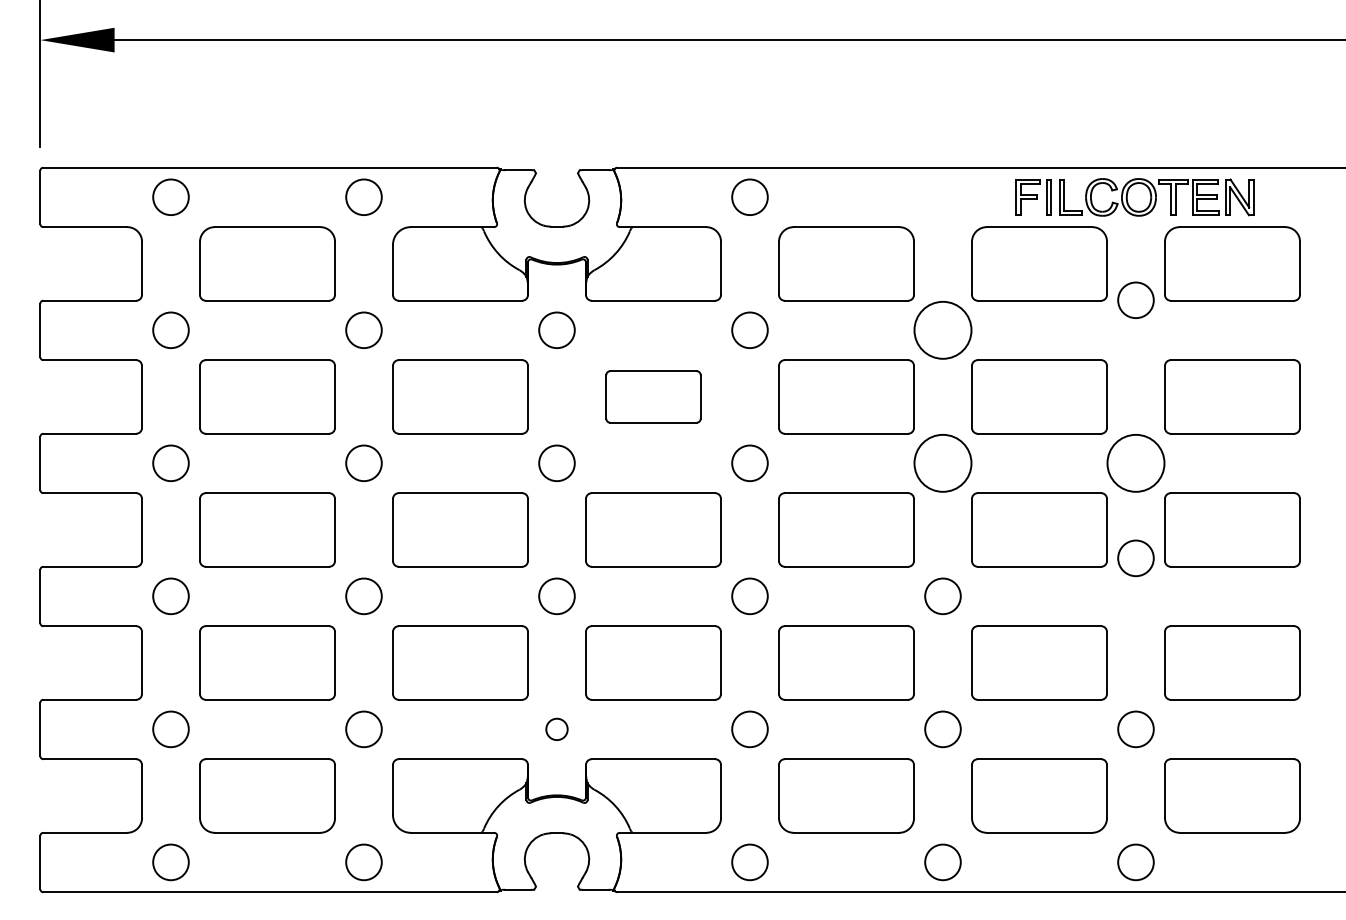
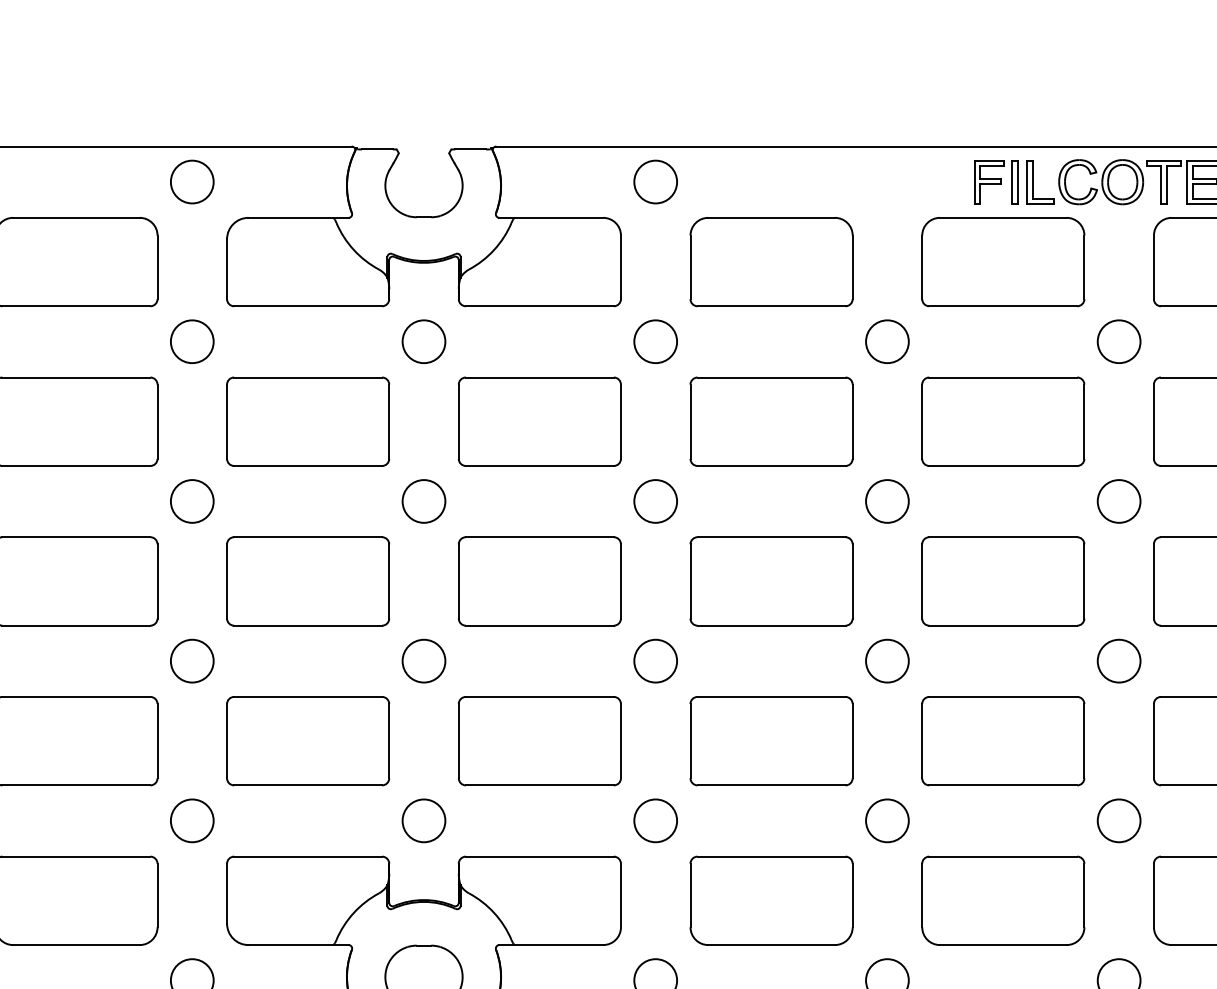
circle: (1135, 299) -> (1118, 340), moved
circle: (942, 330) -> (886, 341), size x0.62
part: (653, 396) -> (539, 421), size x1.43
circle: (942, 463) -> (886, 501), size x0.62
circle: (1135, 463) -> (1118, 501), size x0.62
circle: (1135, 558) -> (1118, 661), moved
circle: (556, 729) -> (423, 821), size x1.67

